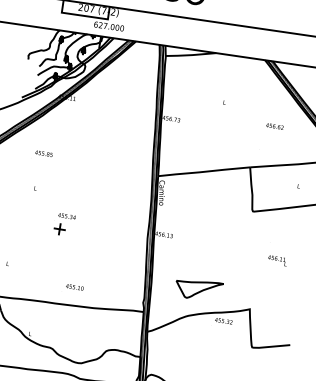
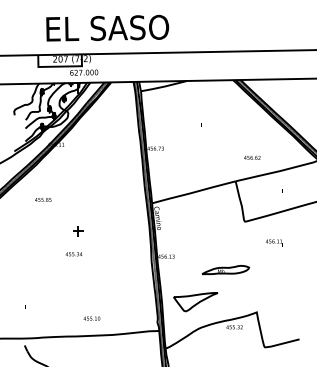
text: (275, 126) -> (252, 157), moved
part: (59, 229) -> (78, 231), moved
part: (224, 259) -> (225, 270), added
text: (277, 259) -> (274, 242), moved
part: (198, 290) -> (195, 302), moved

